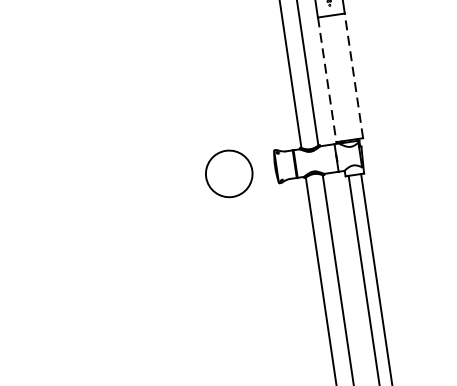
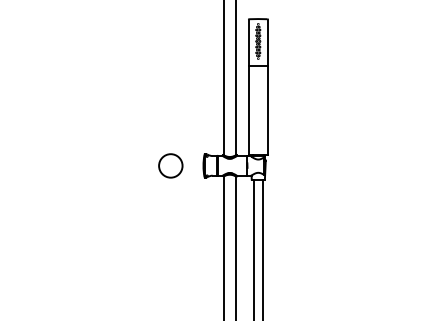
line: (353, 74) -> (267, 109), dashed -> solid
line: (326, 80) -> (248, 110), dashed -> solid
circle: (228, 173) -> (170, 165), size x0.71

